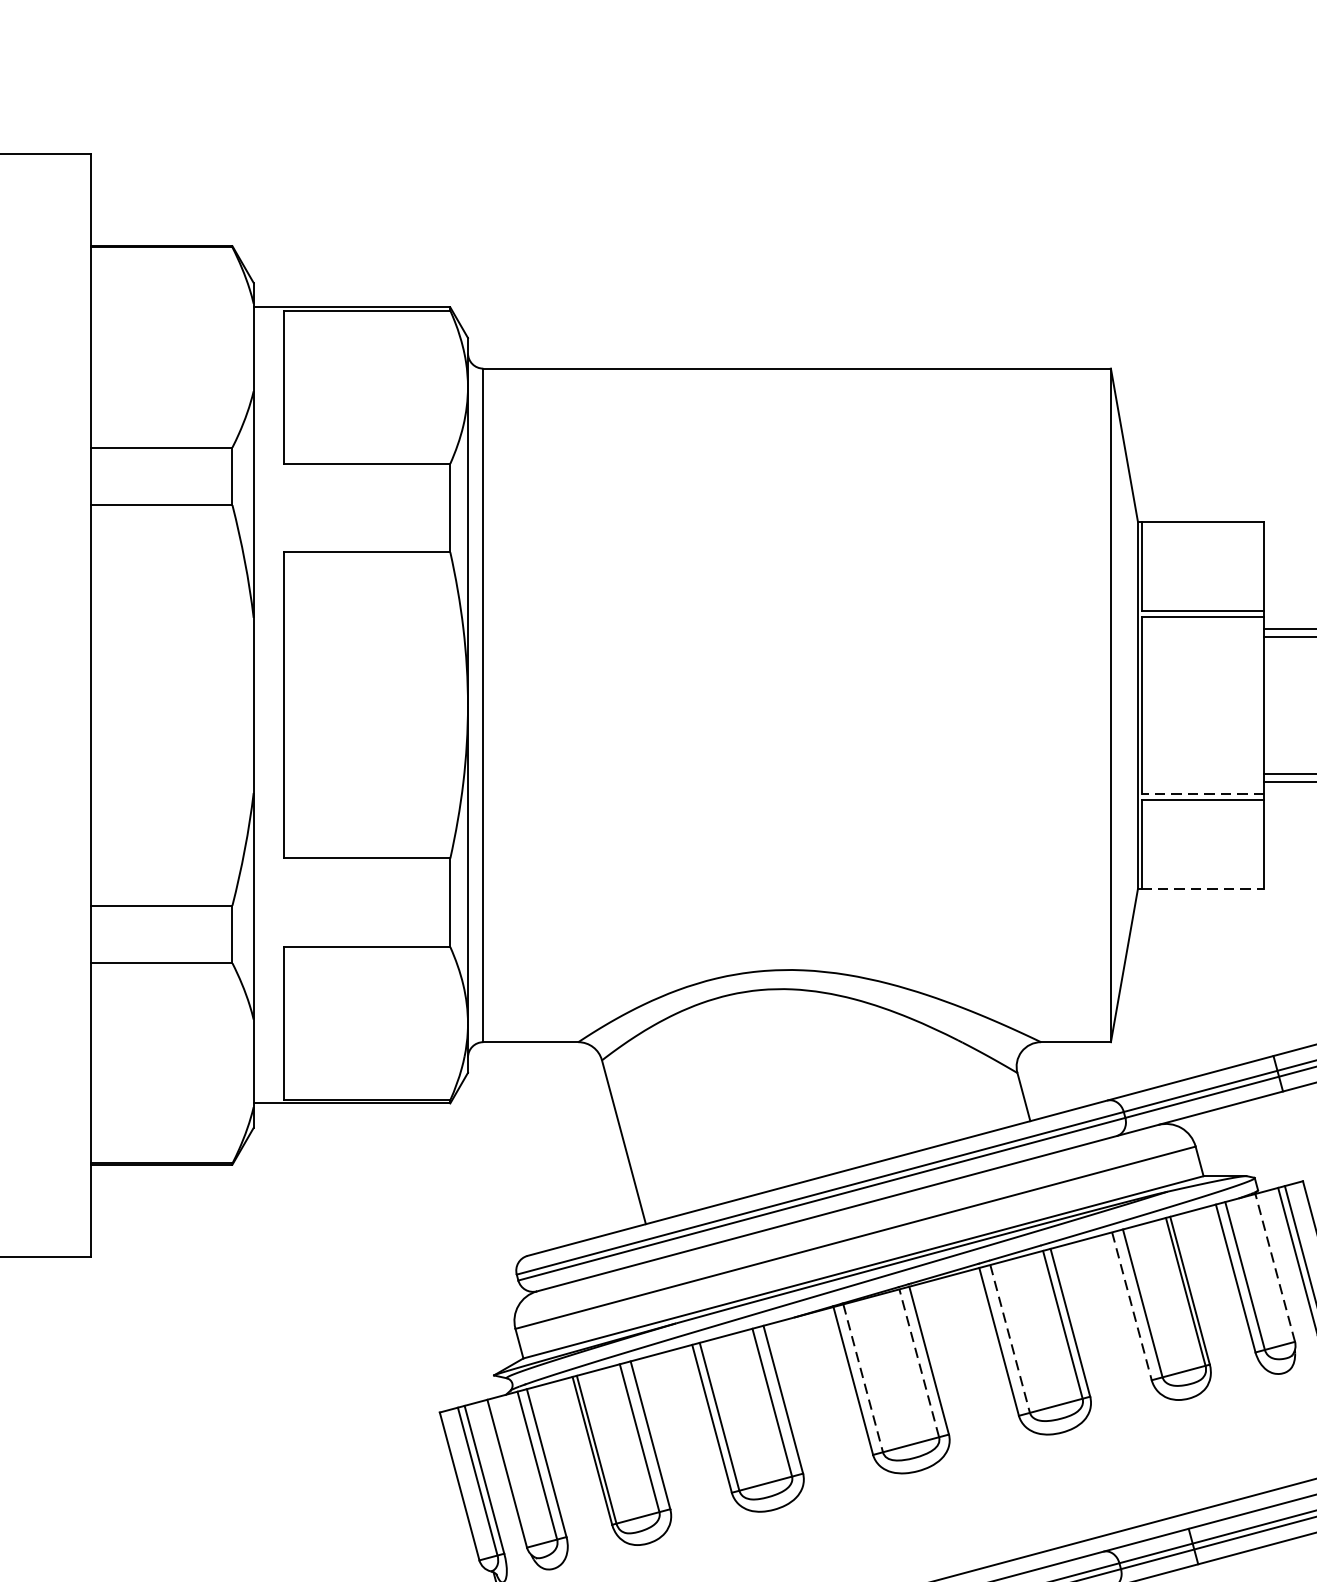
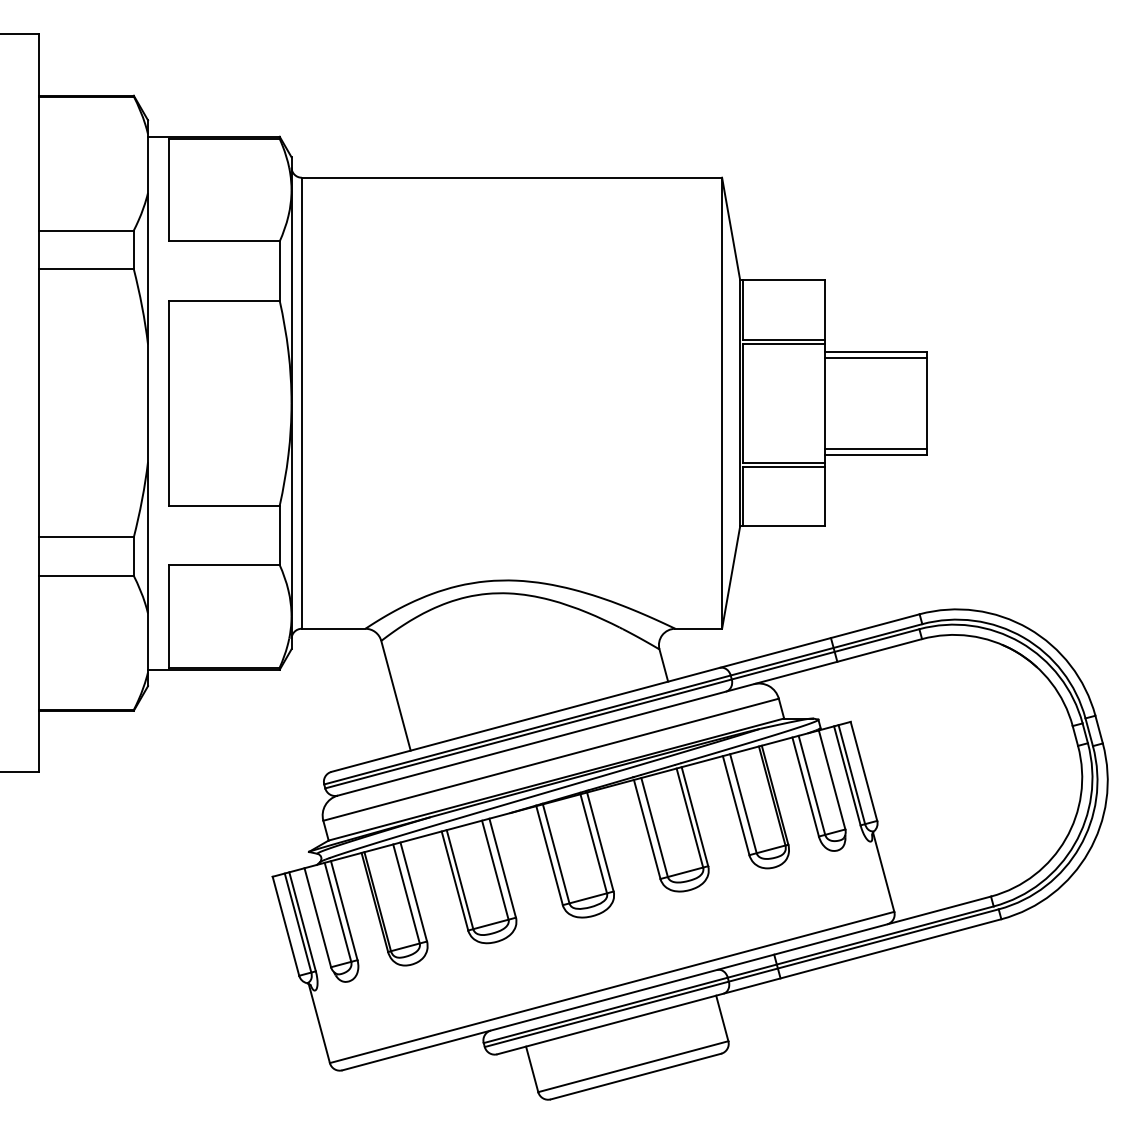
line: (1202, 793) -> (783, 462), dashed -> solid
line: (1204, 889) -> (784, 526), dashed -> solid
line: (1274, 1267) -> (831, 779), dashed -> solid
line: (1132, 1307) -> (736, 806), dashed -> solid
line: (1009, 1338) -> (654, 827), dashed -> solid
line: (918, 1362) -> (593, 843), dashed -> solid
line: (863, 1379) -> (556, 854), dashed -> solid

